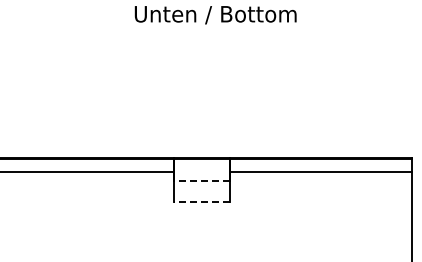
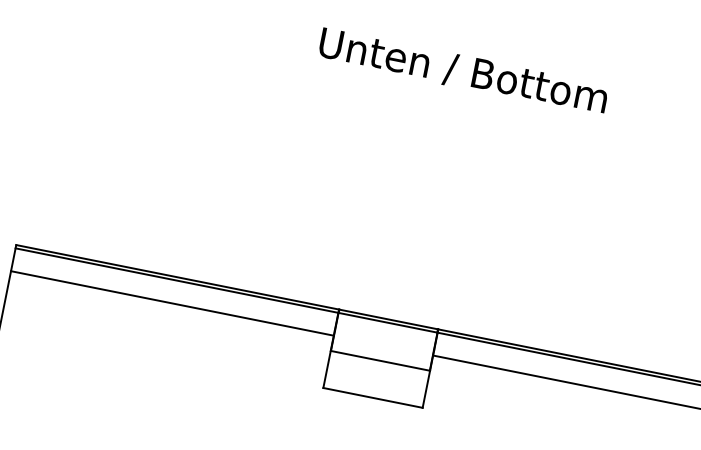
line: (201, 180) -> (379, 359), dashed -> solid
line: (201, 201) -> (372, 396), dashed -> solid

